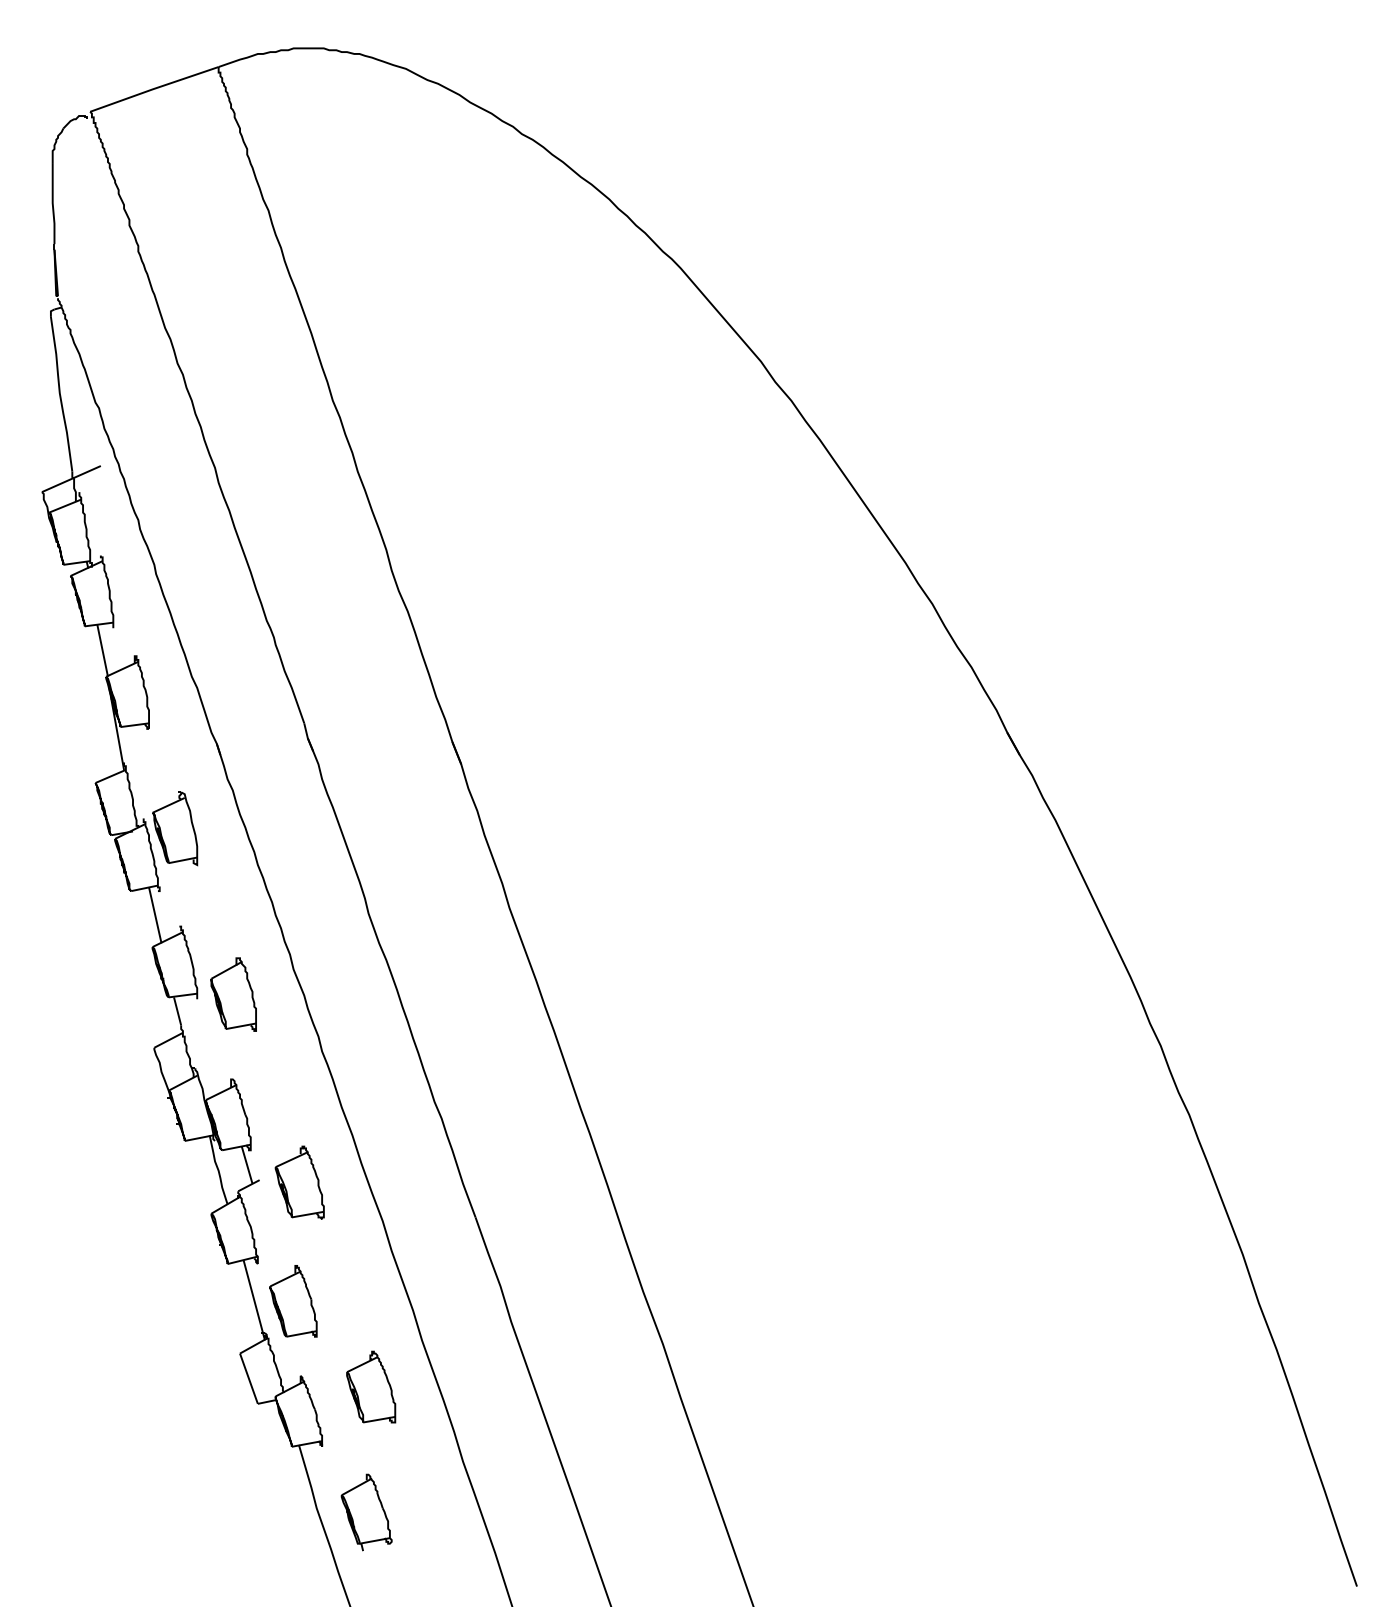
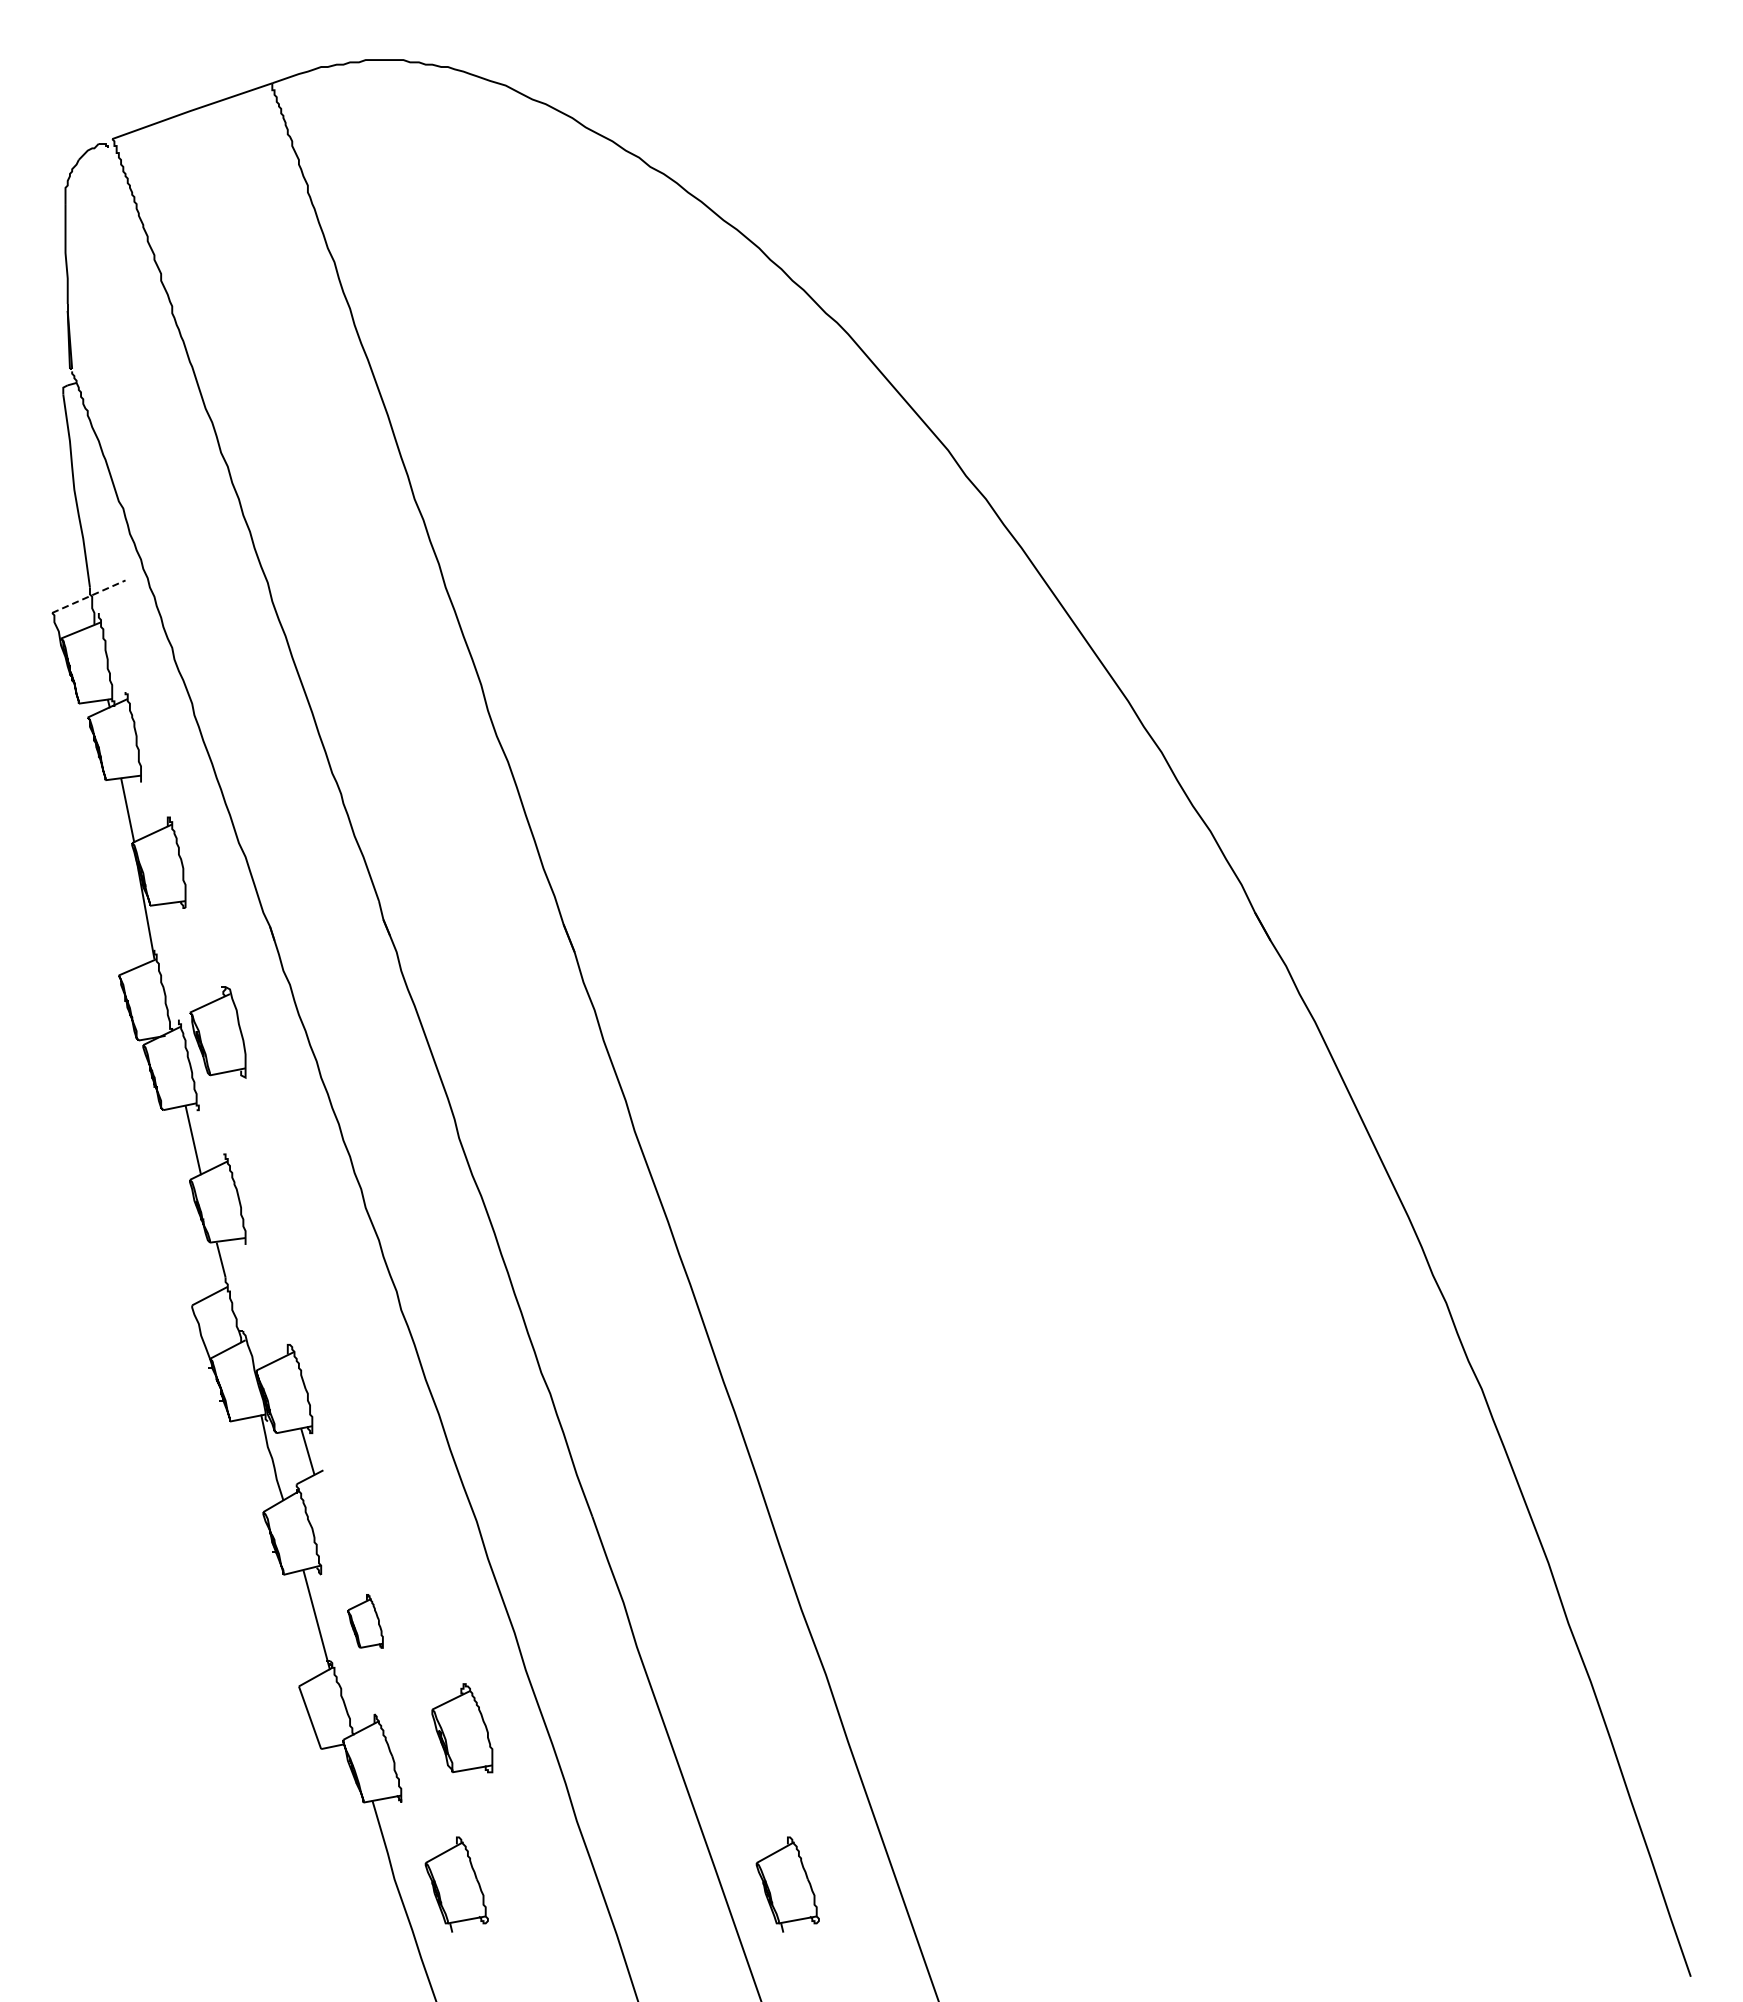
line: (71, 478) -> (89, 596), solid -> dashed
part: (233, 994) -> (290, 1239), removed
part: (299, 1182) -> (373, 1473), removed
part: (293, 1301) -> (365, 1621), size x0.6
part: (632, 1512) -> (787, 1884), added

